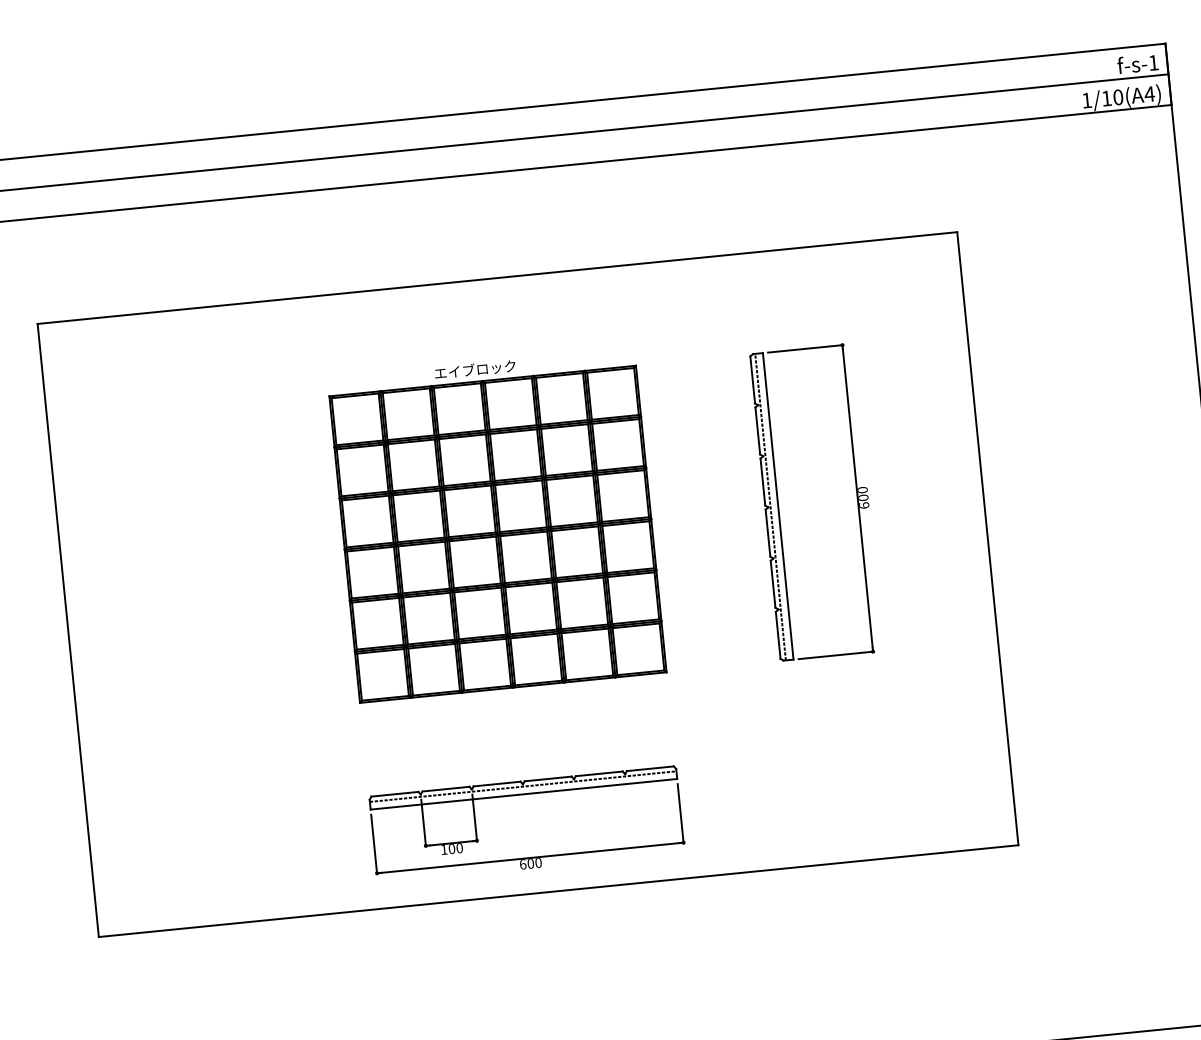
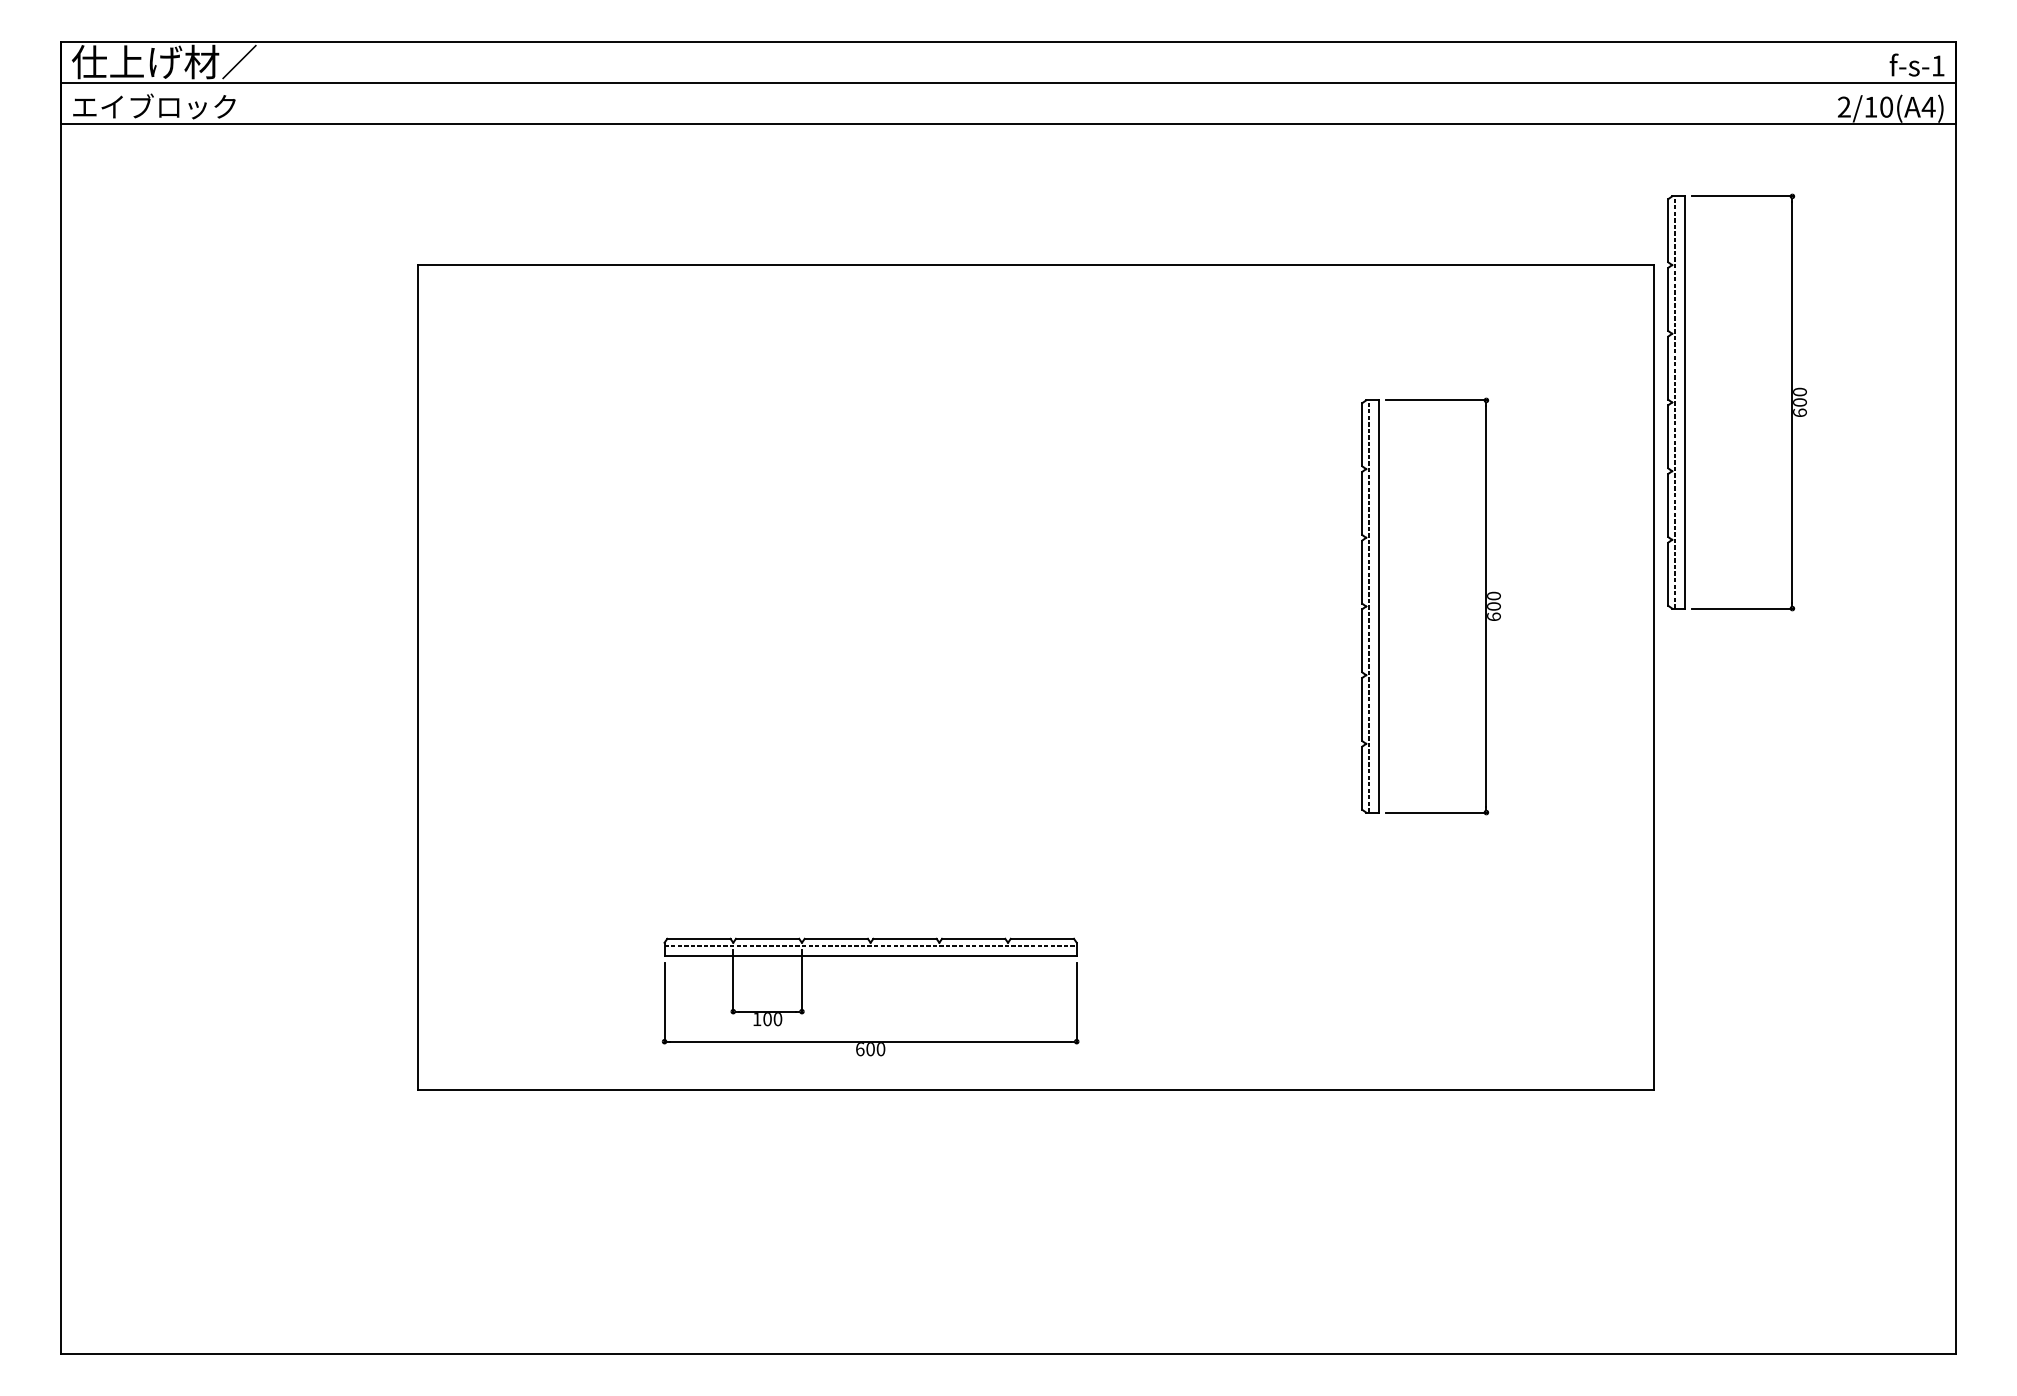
text: (1086, 100) -> (1843, 106), 1/10(A4) -> 2/10(A4)
part: (990, 331) -> (1685, 402), added
part: (496, 525) -> (1002, 594), removed
part: (523, 794) -> (870, 956), moved

